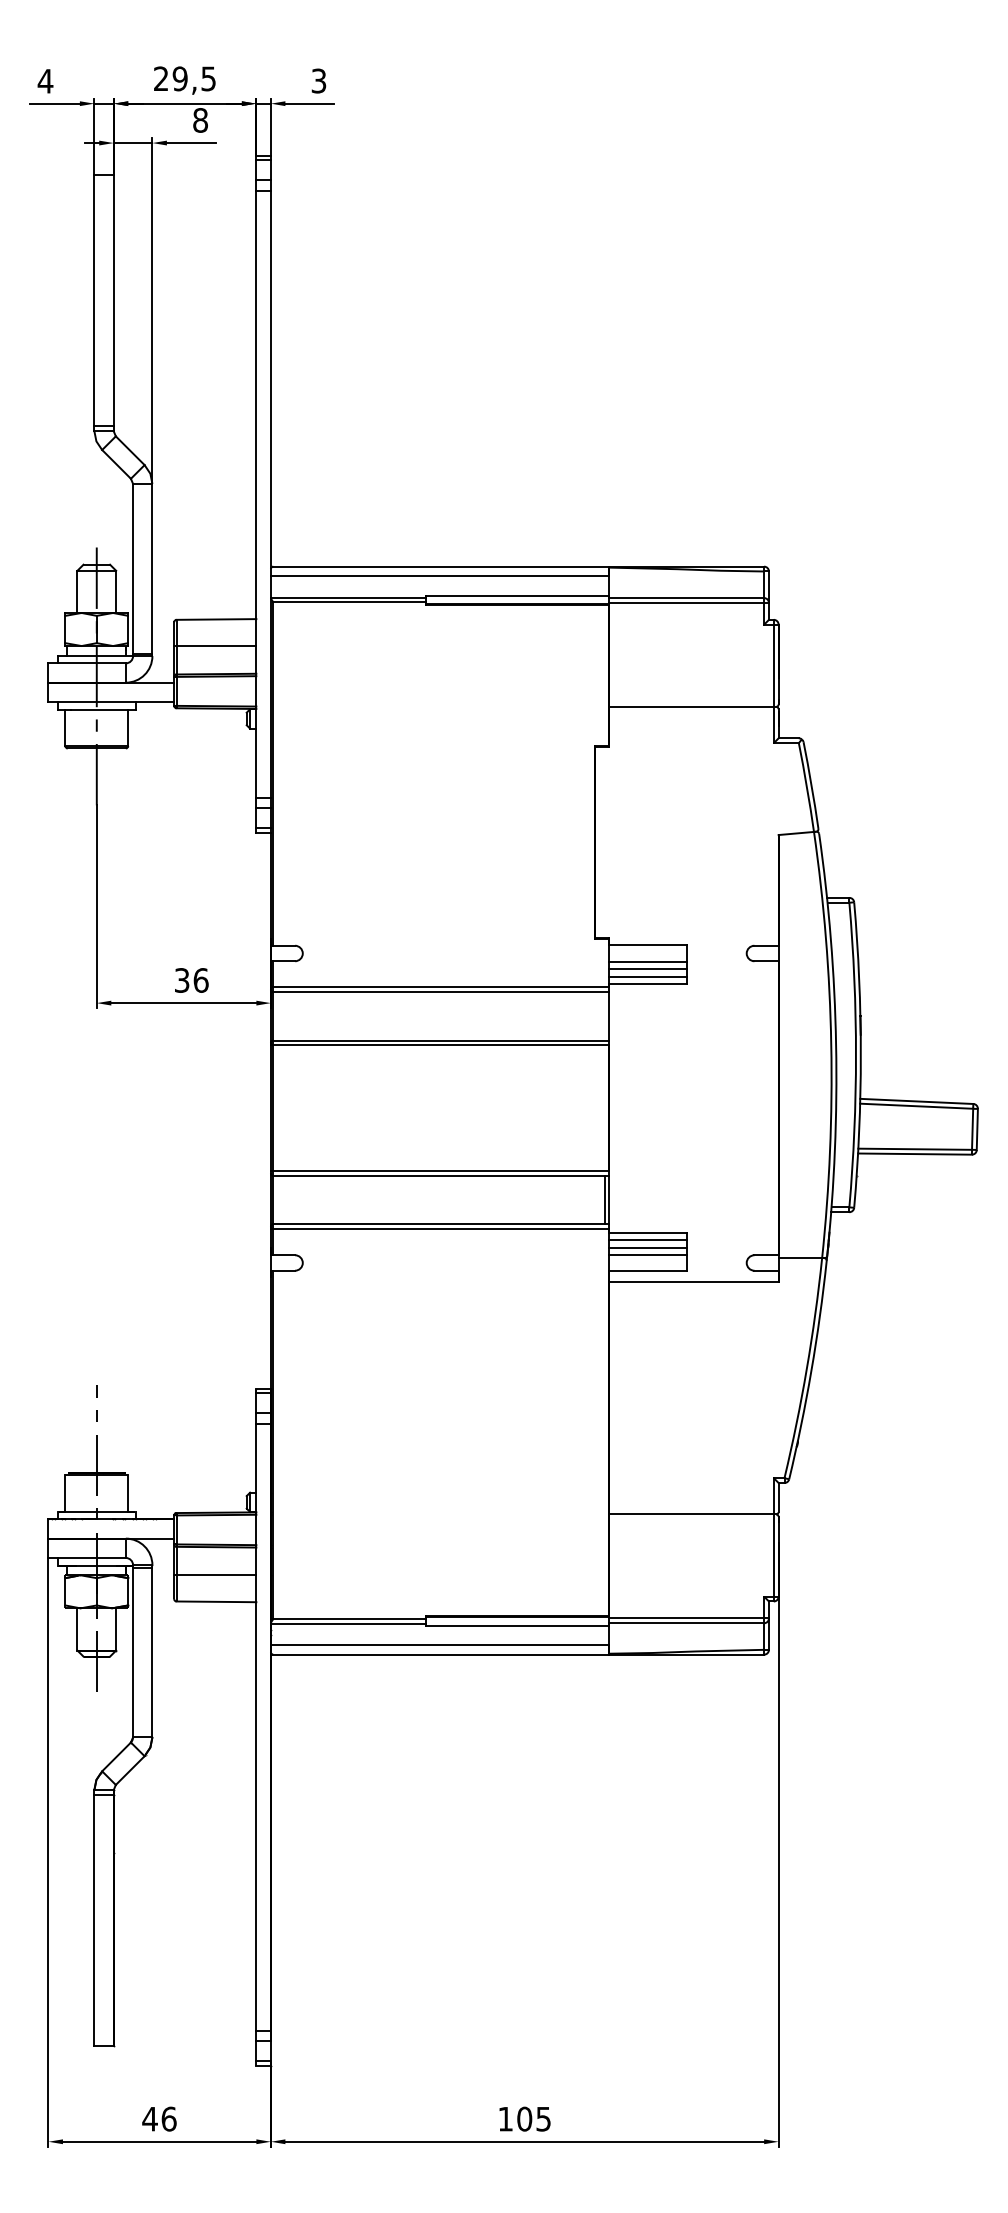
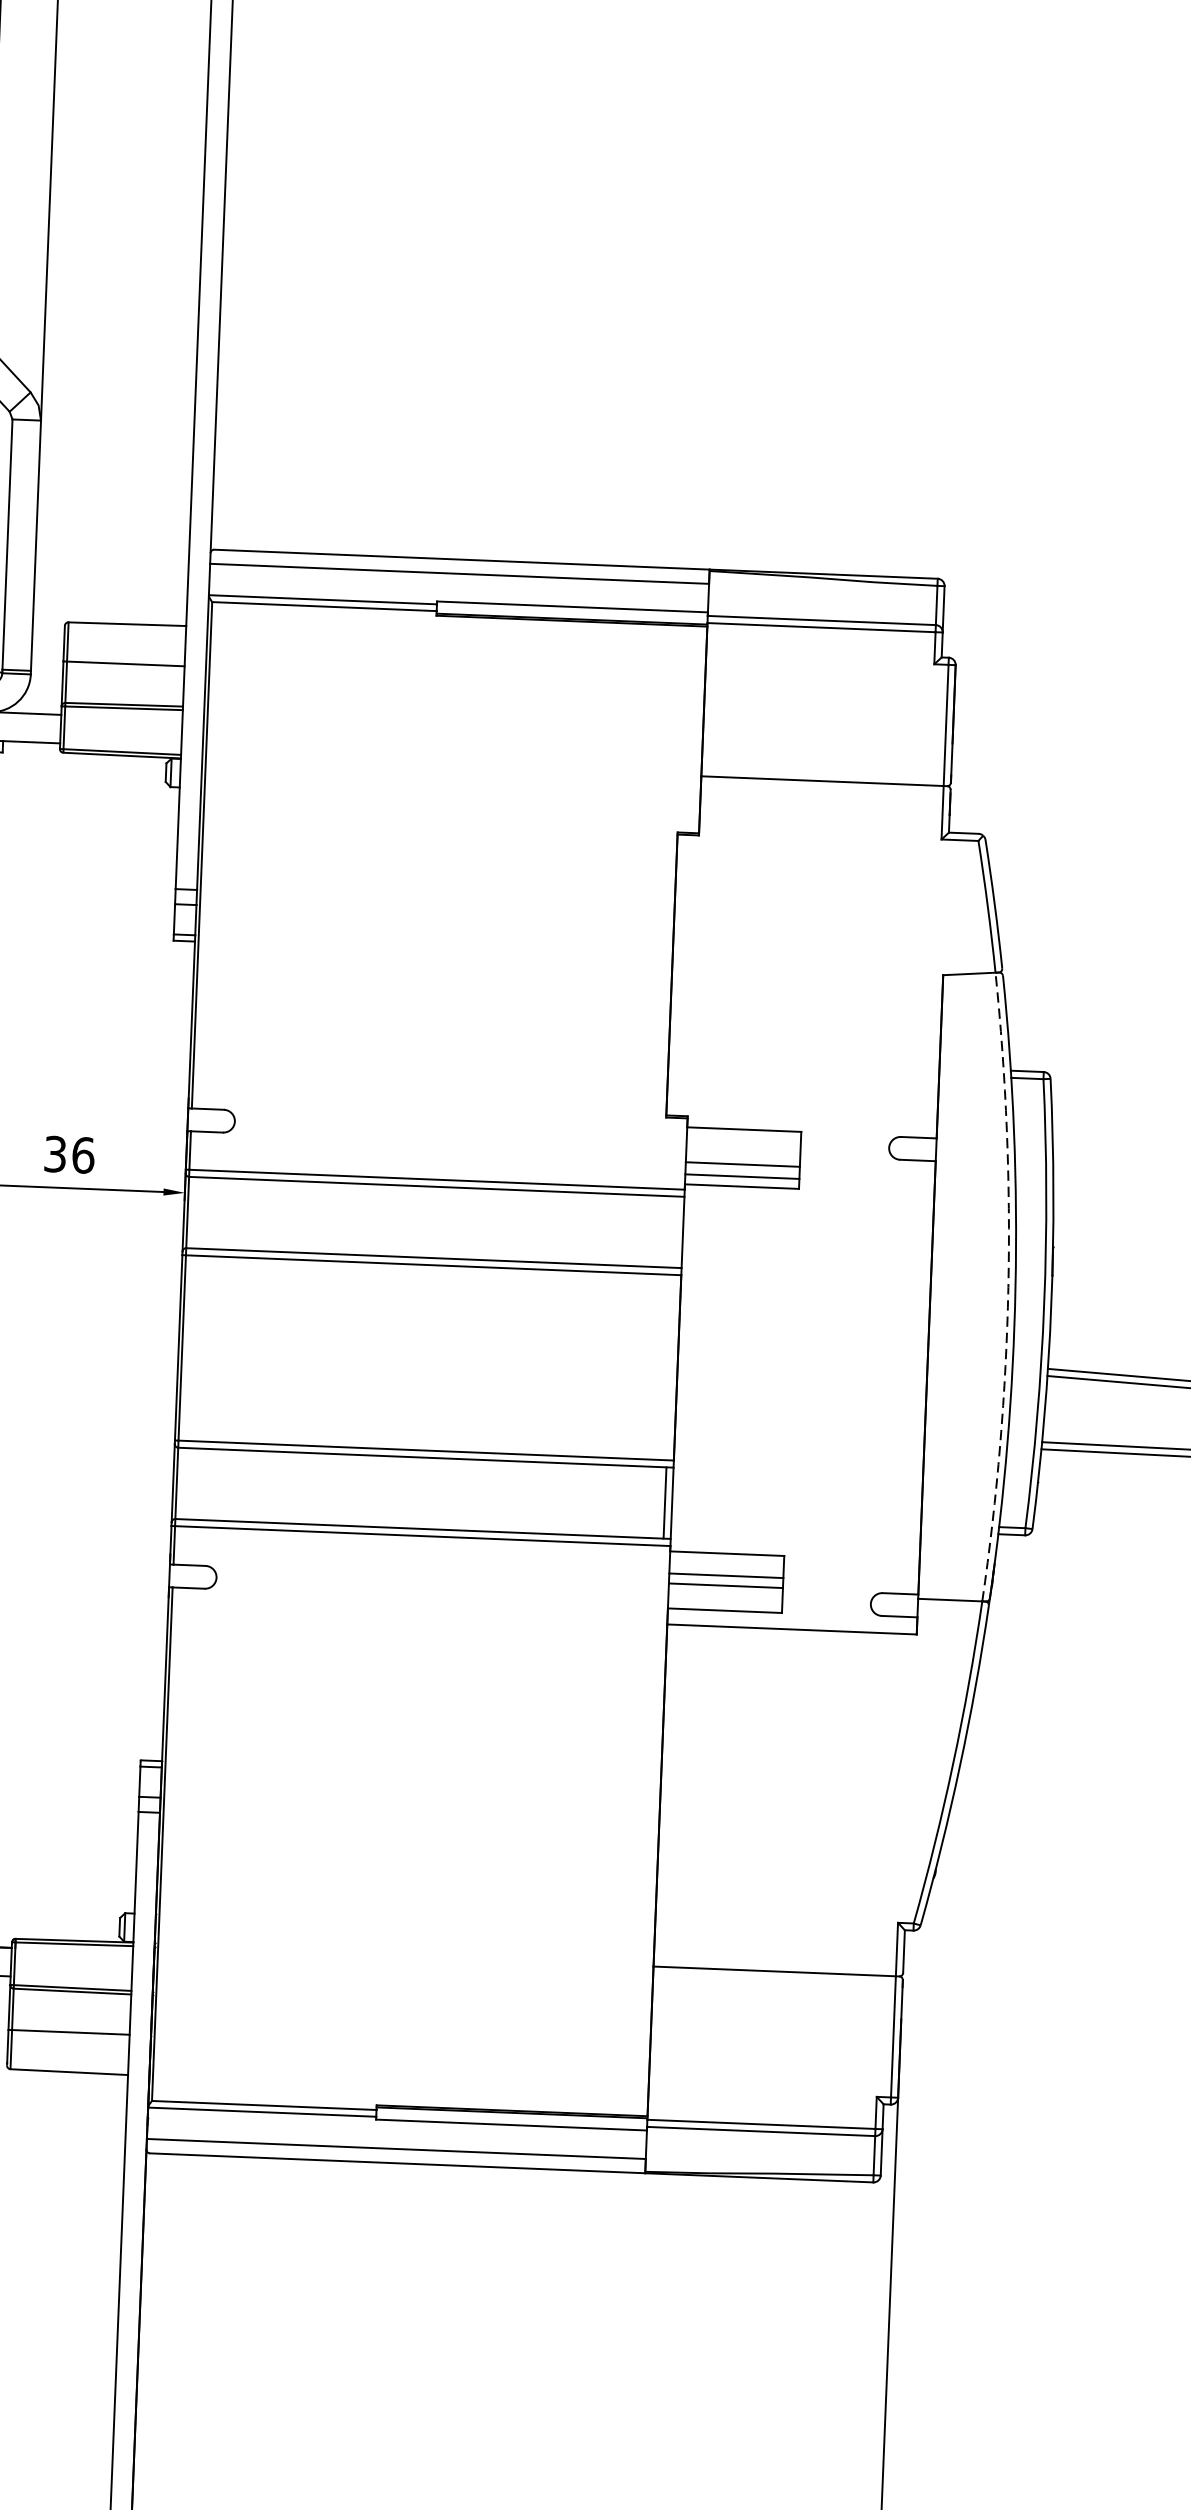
line: (647, 961) -> (742, 1153), removed
arc: (831, 1044) -> (1008, 1287), solid -> dashed
line: (647, 1239) -> (725, 1563), removed

